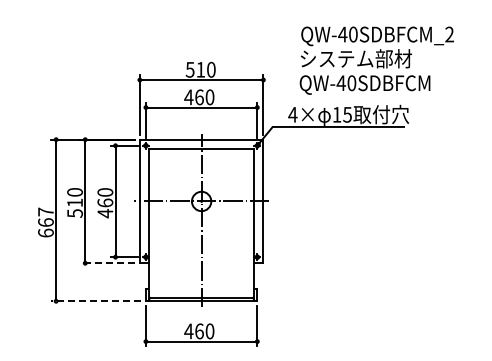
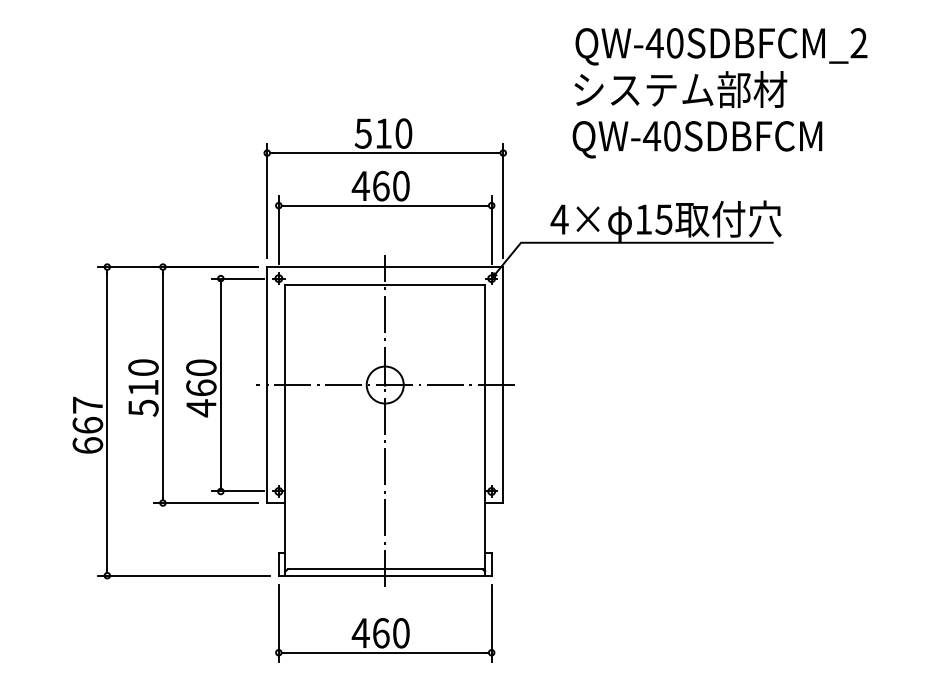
text: (376, 60) -> (719, 92), moved
line: (107, 263) -> (205, 503), dashed -> solid
line: (96, 301) -> (184, 576), dashed -> solid

